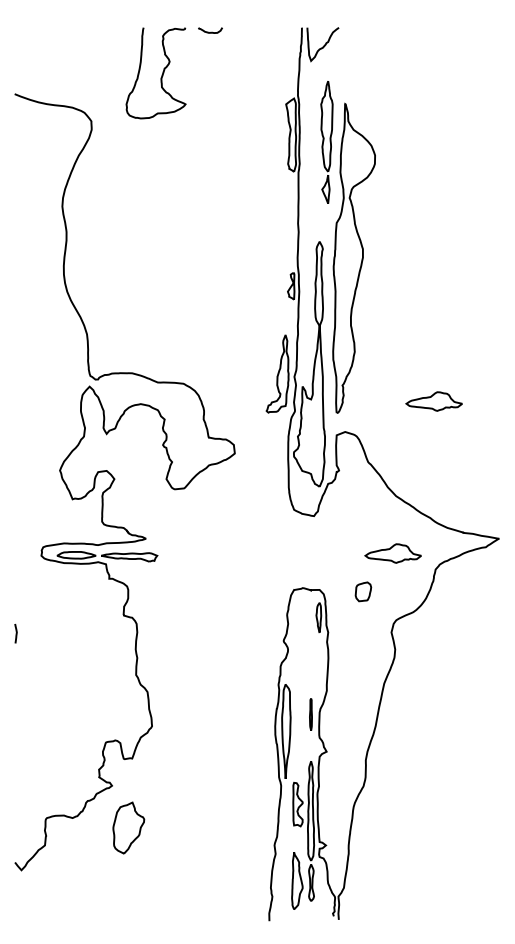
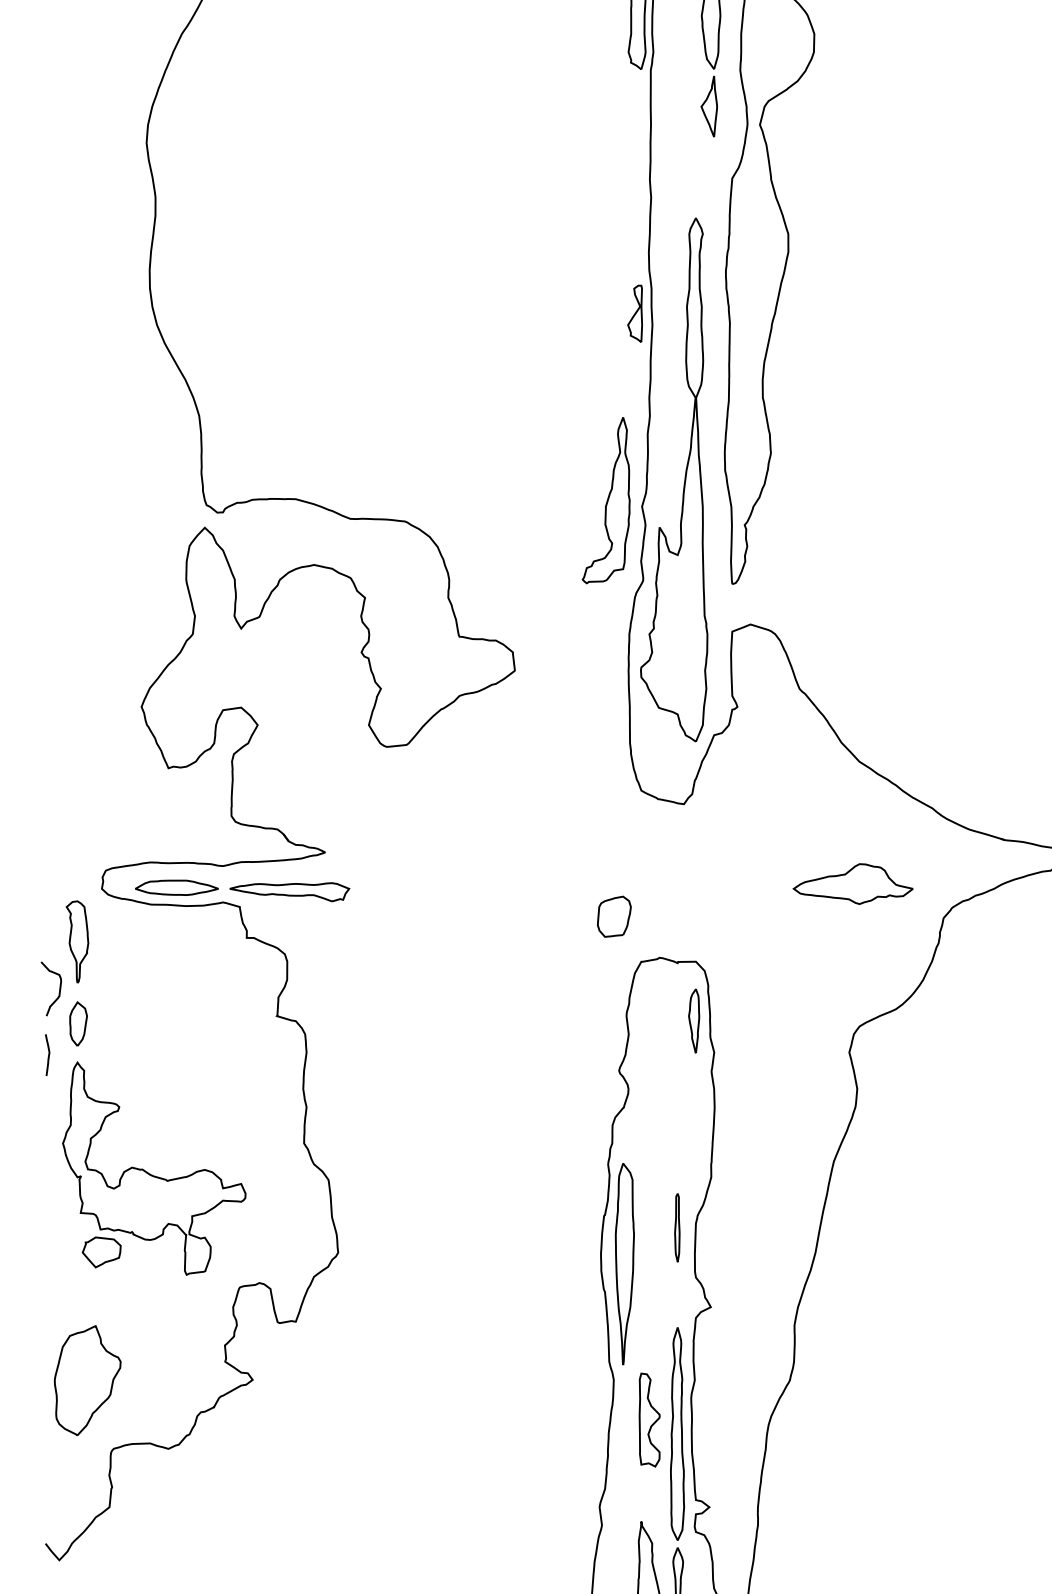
part: (433, 401) -> (938, 559), removed
part: (363, 591) -> (614, 915), moved
part: (50, 657) -> (121, 1105), added
part: (128, 827) -> (87, 1379), moved

